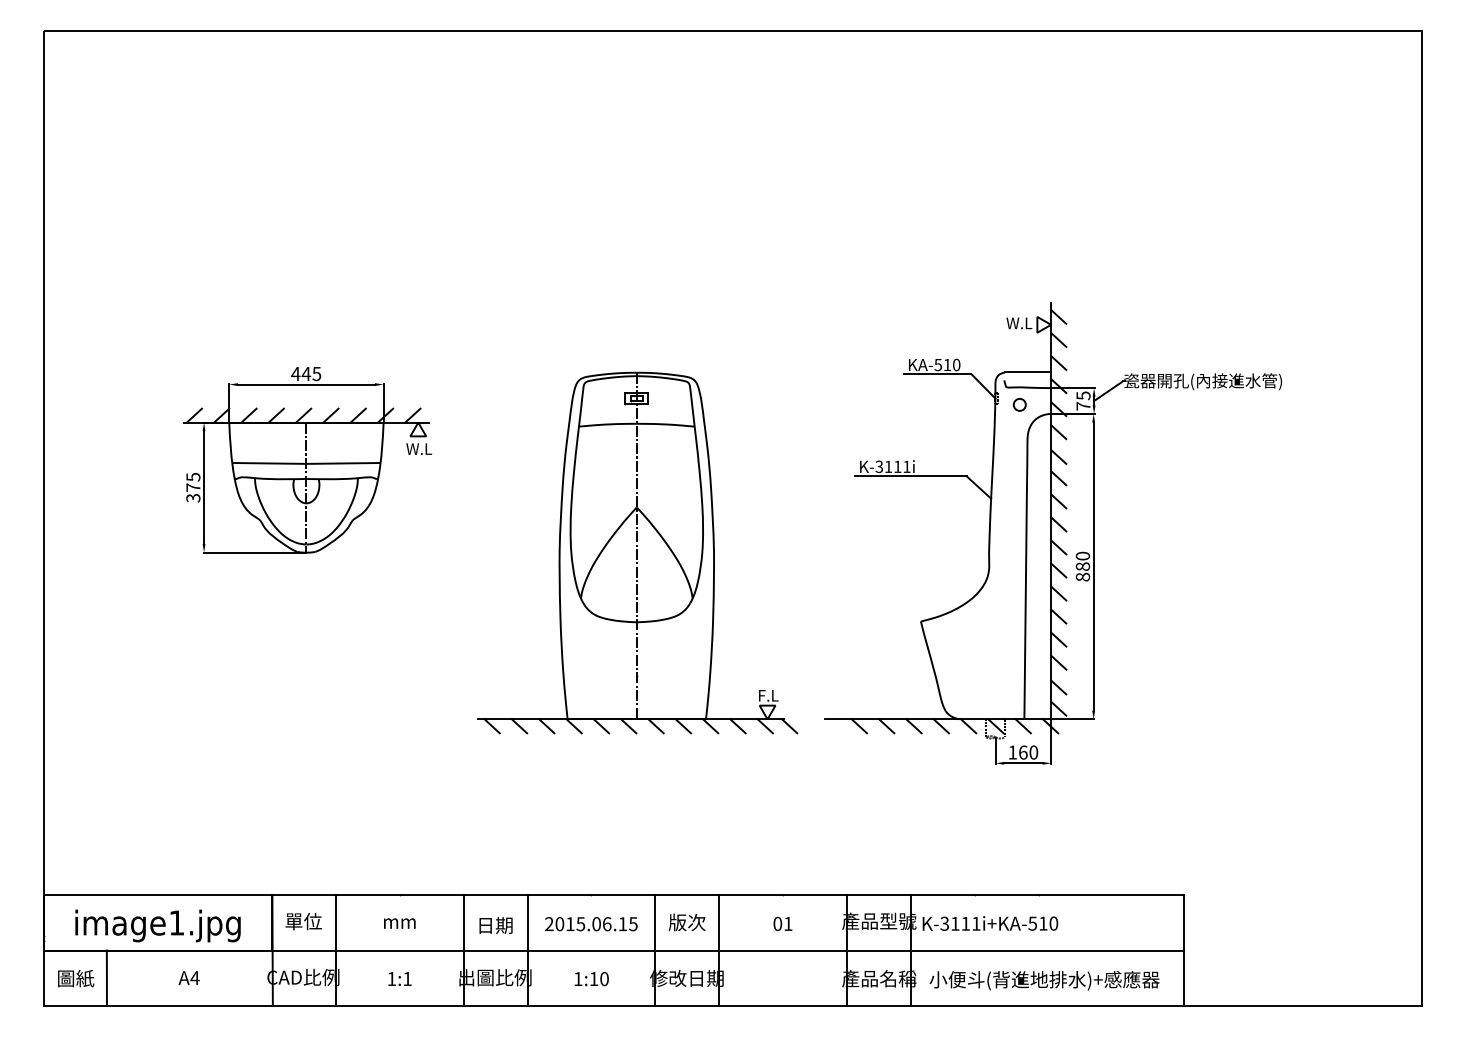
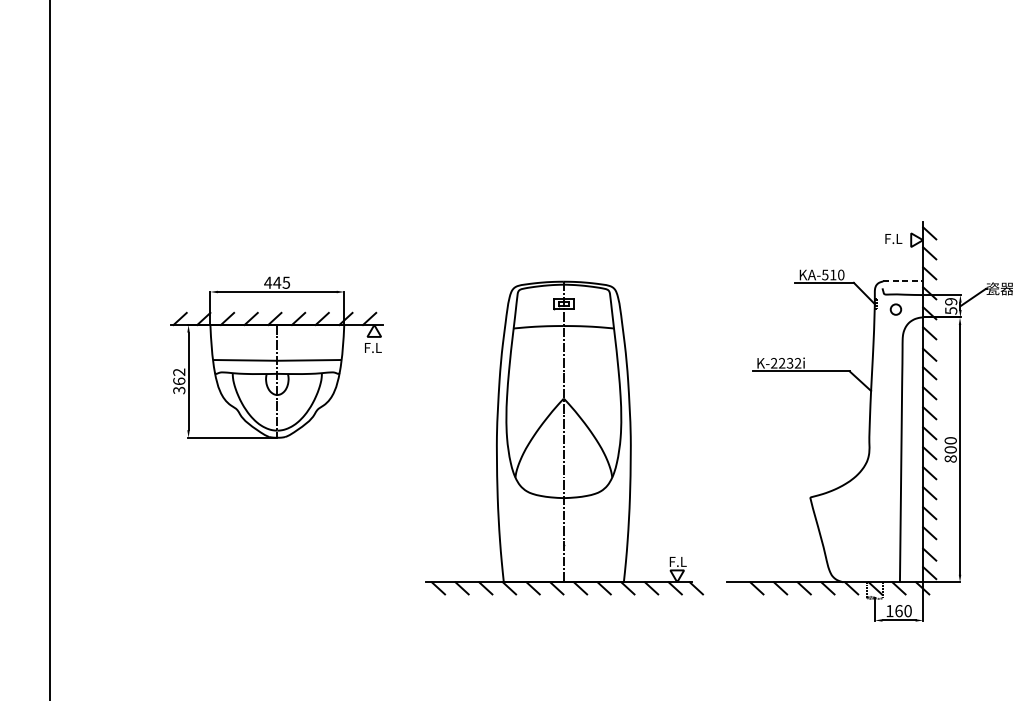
text: (1019, 323) -> (895, 239), W.L -> F.L
line: (1028, 372) -> (903, 281), solid -> dashed
text: (1083, 400) -> (951, 305), 75 -> 59
text: (419, 448) -> (375, 347), W.L -> F.L
text: (892, 466) -> (785, 363), K-3111i -> K-2232i
text: (193, 481) -> (179, 376), 375 -> 362
text: (1082, 566) -> (950, 449), 880 -> 800

